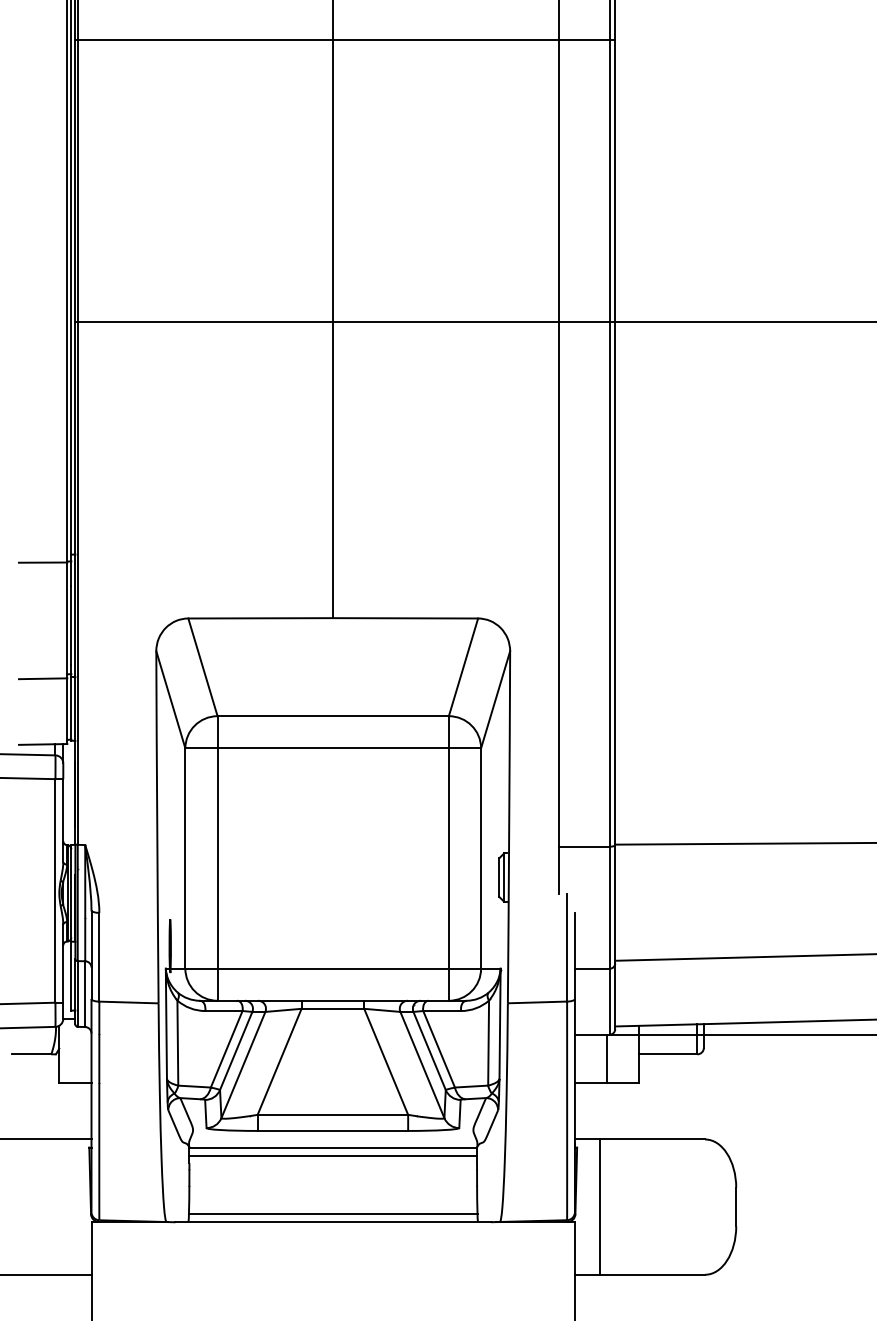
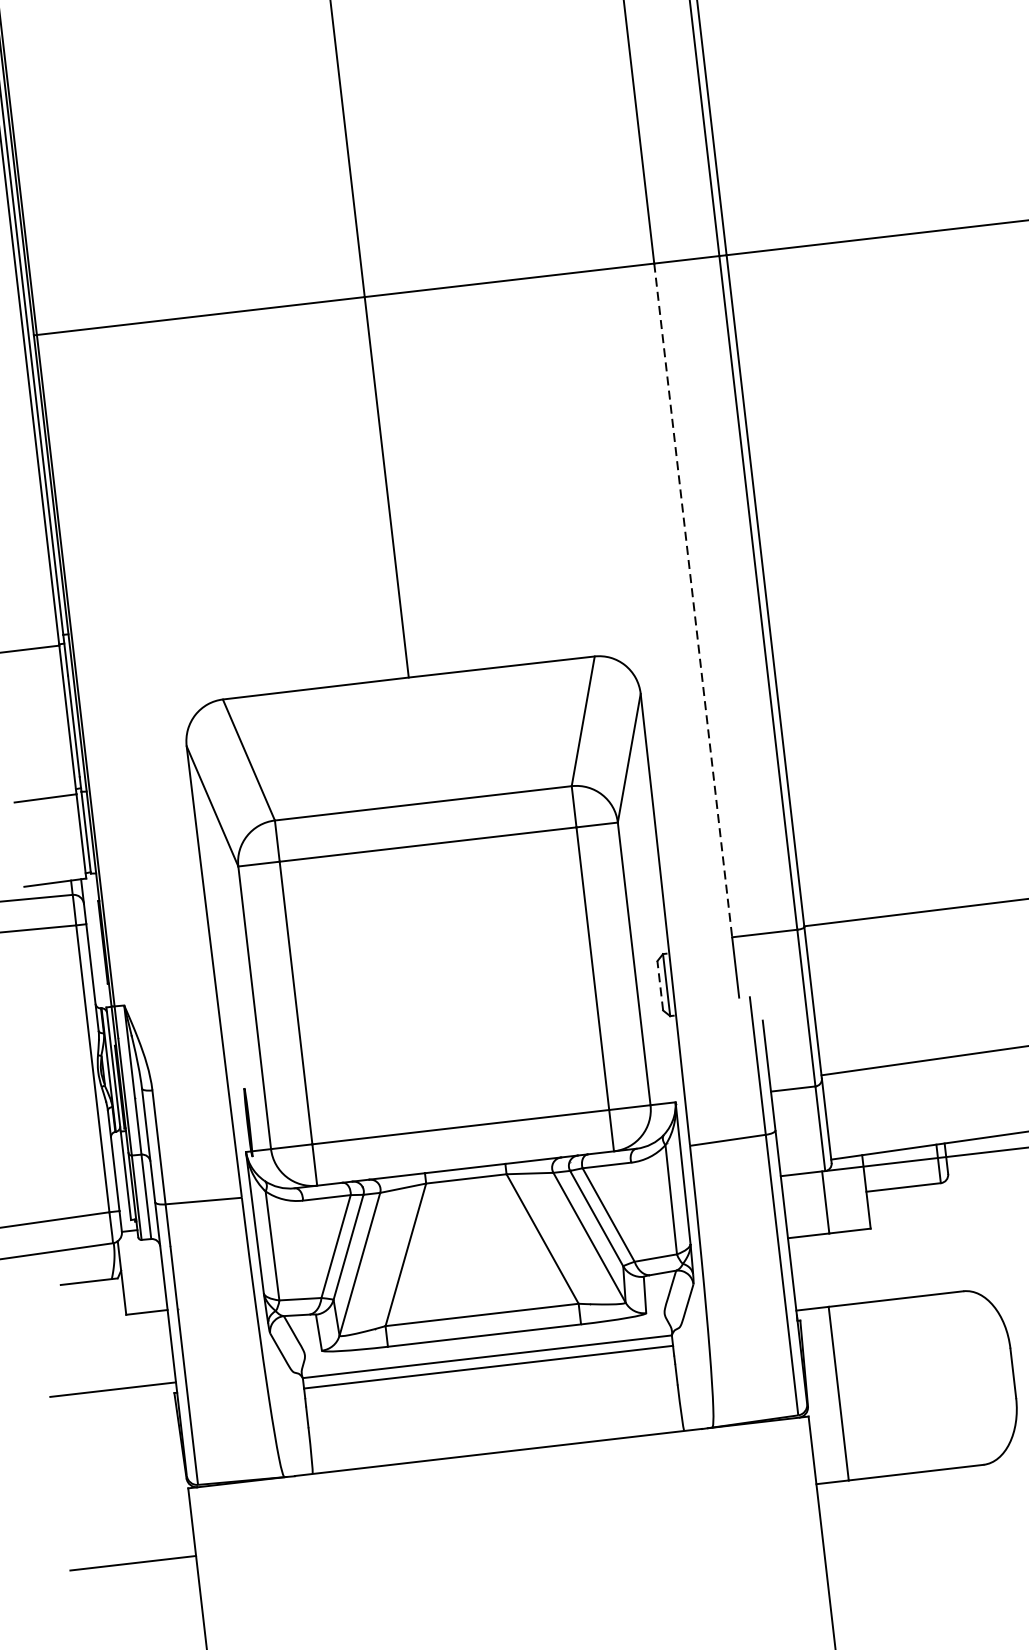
line: (558, 584) -> (692, 600), solid -> dashed
line: (499, 877) -> (660, 985), solid -> dashed
line: (332, 1214) -> (496, 1442), removed

